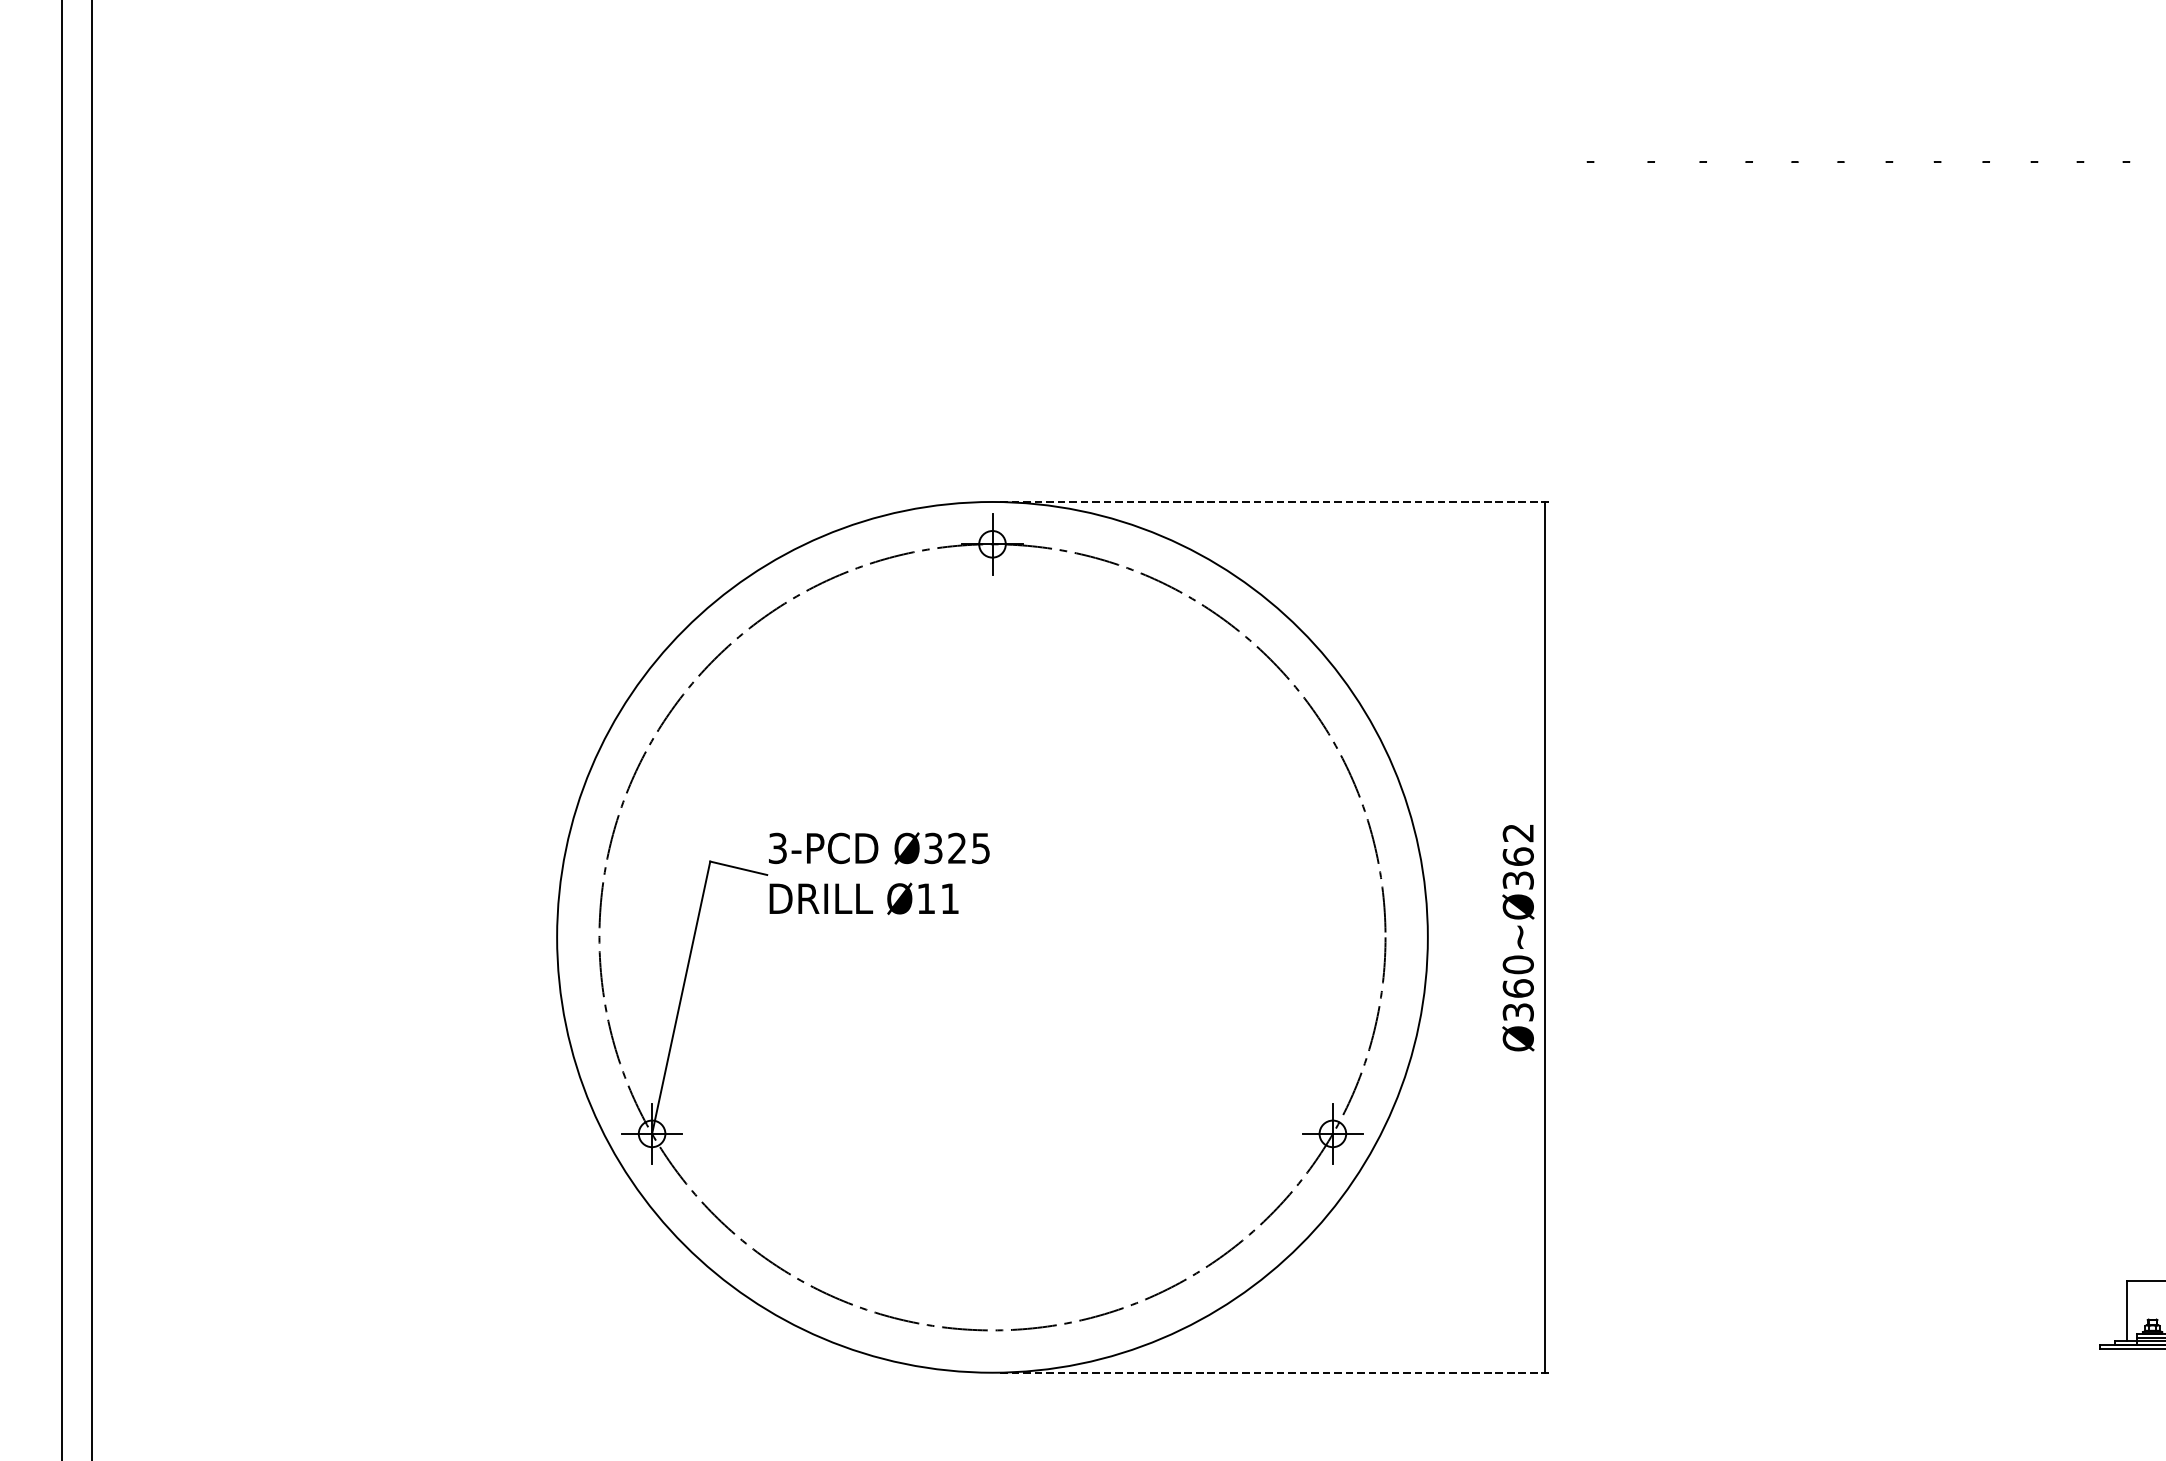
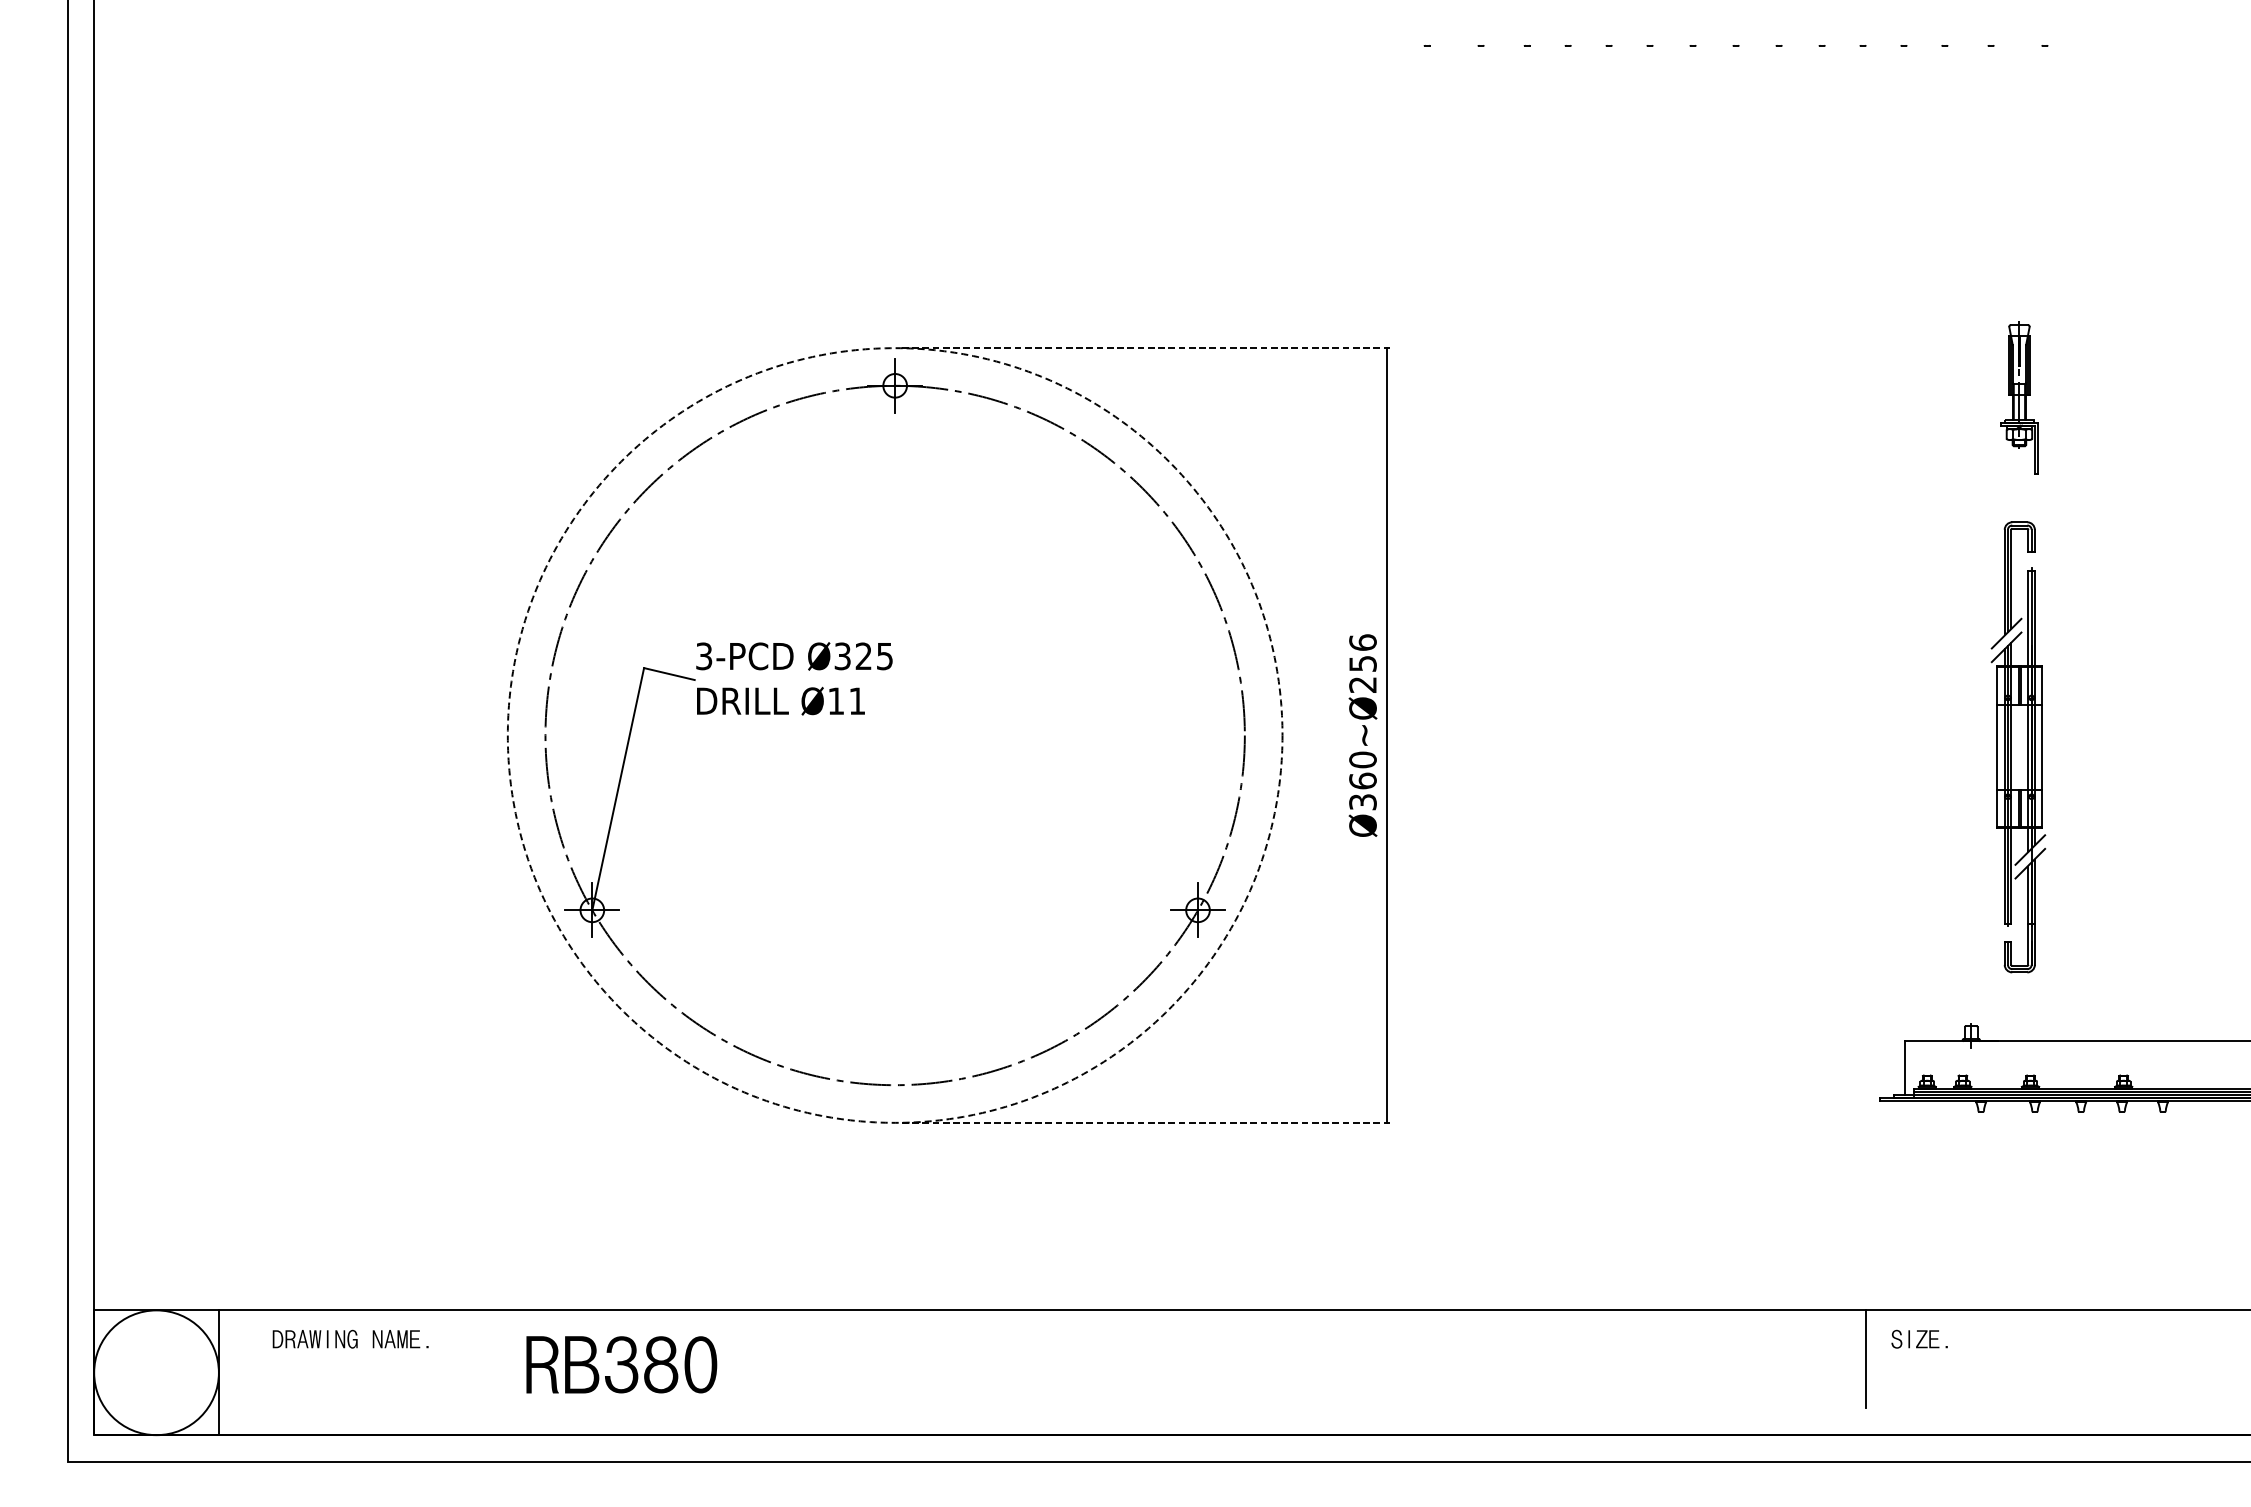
text: (1517, 856) -> (1362, 663), Ø360~Ø362 -> Ø360~Ø256
circle: (991, 937) -> (894, 735), solid -> dashed

